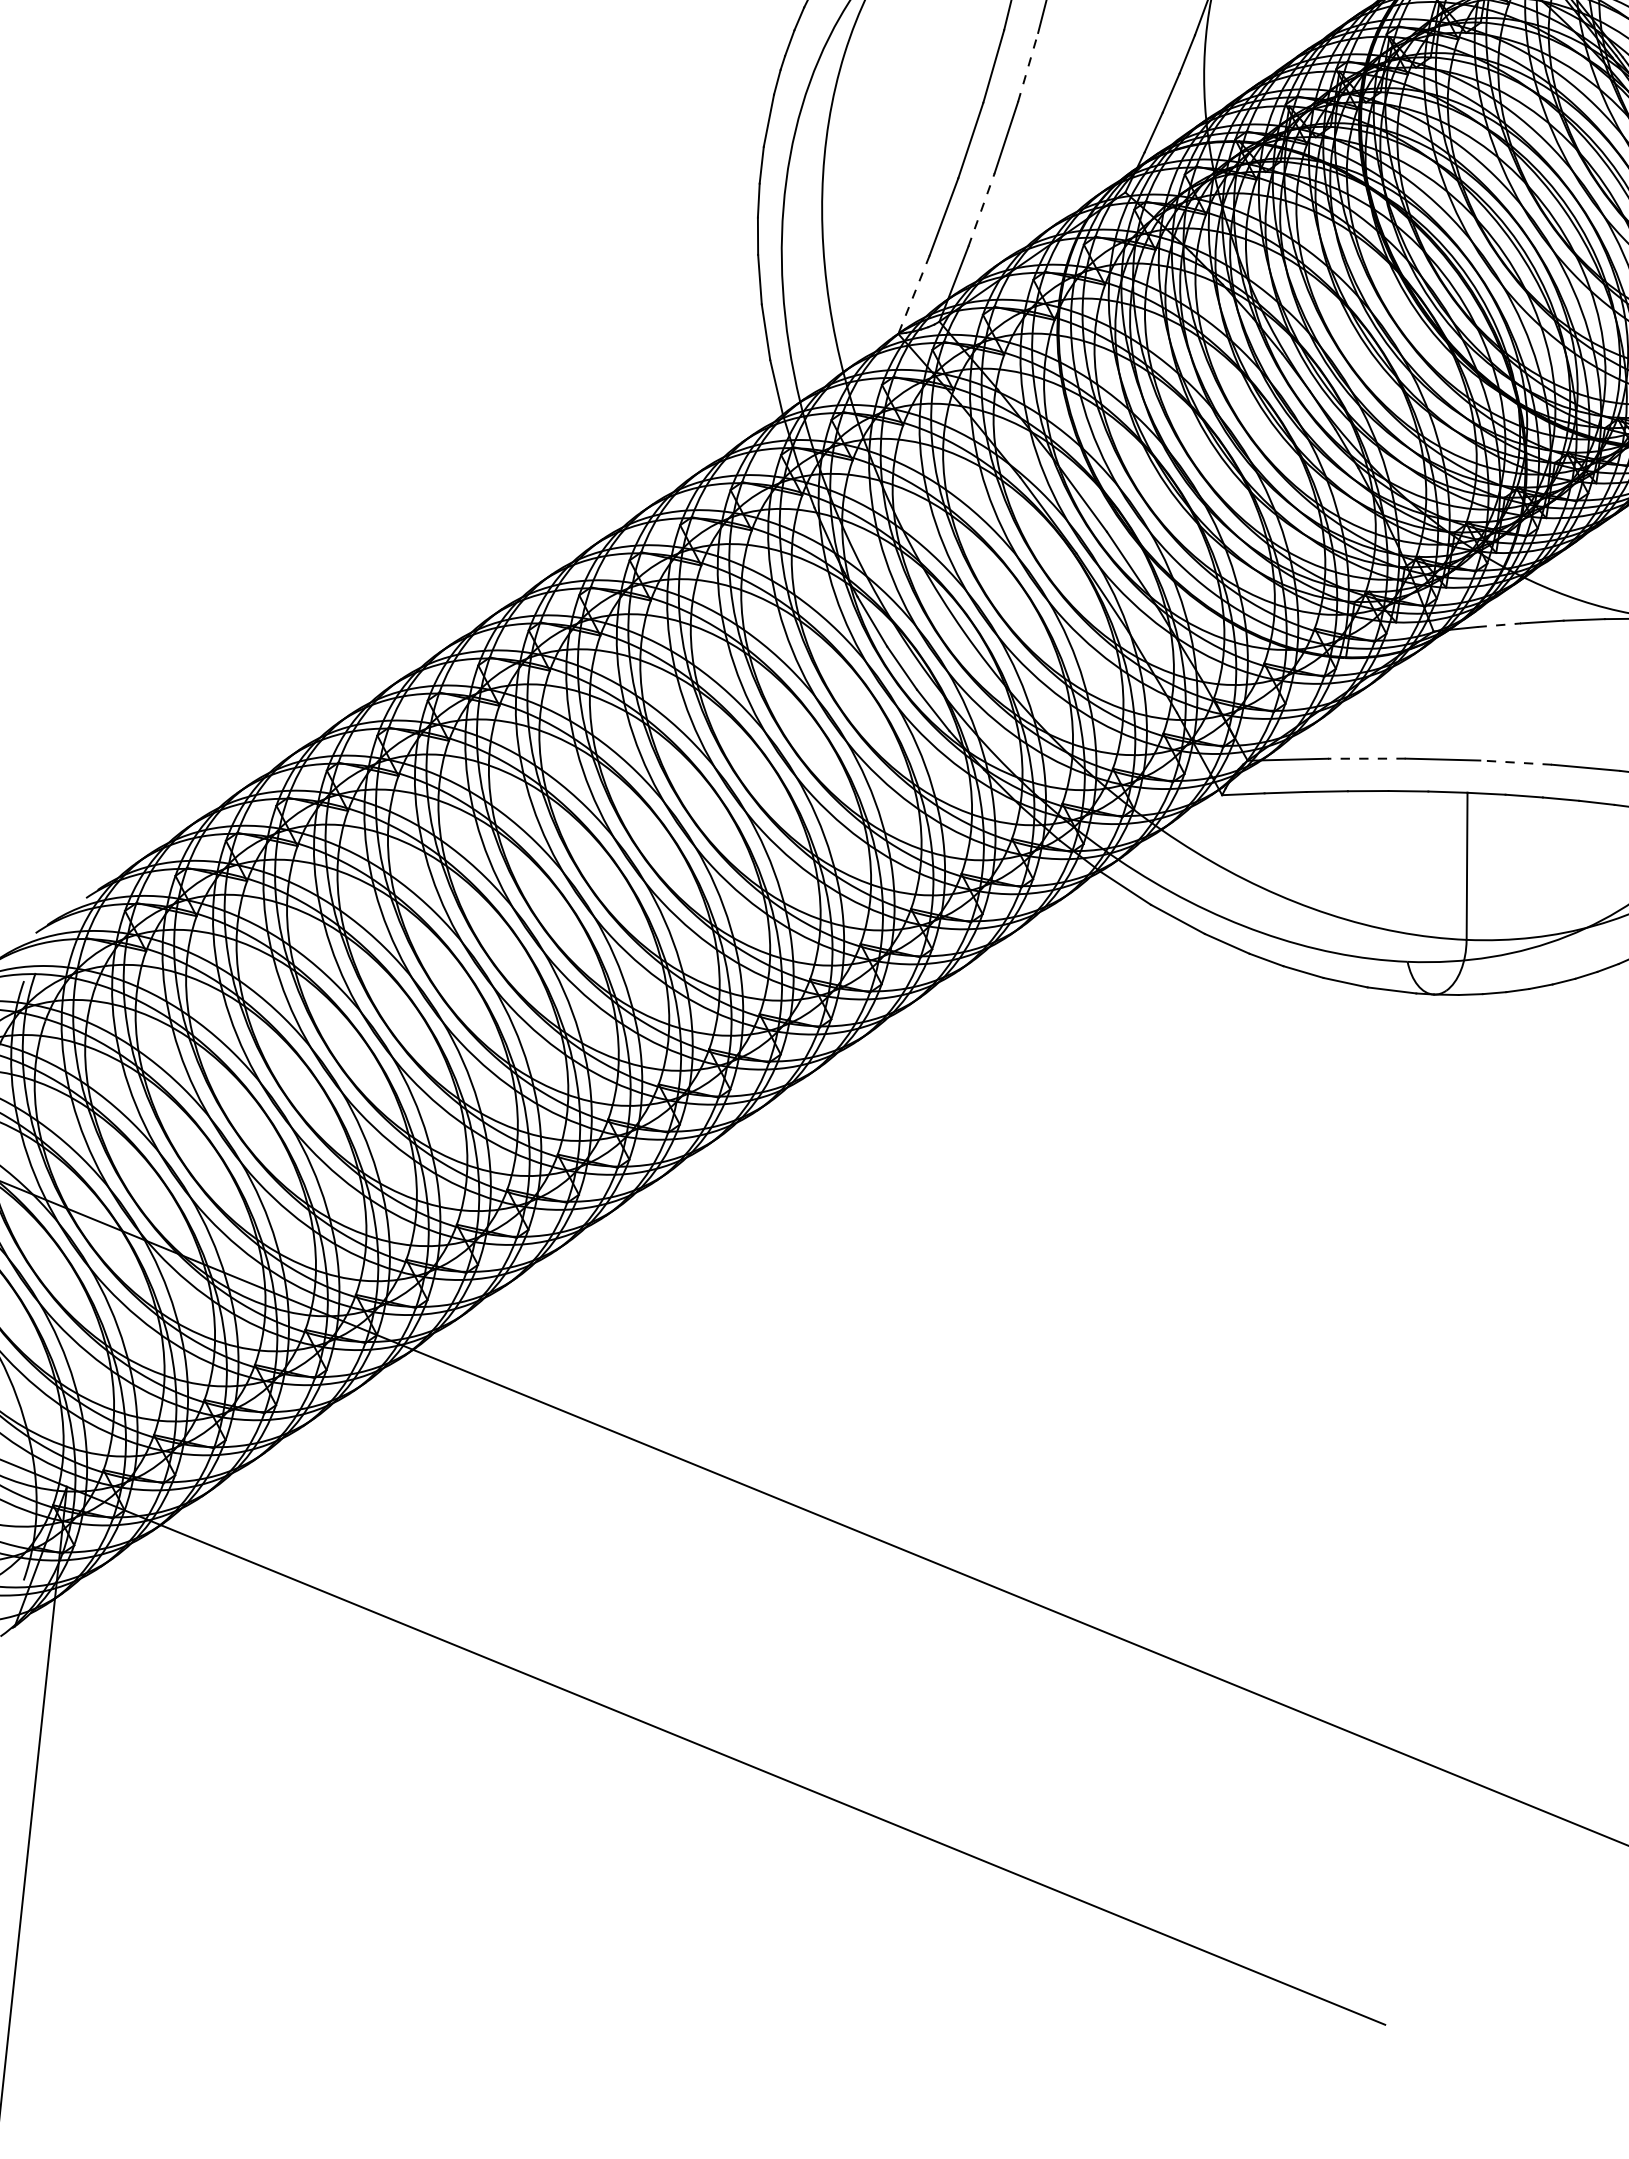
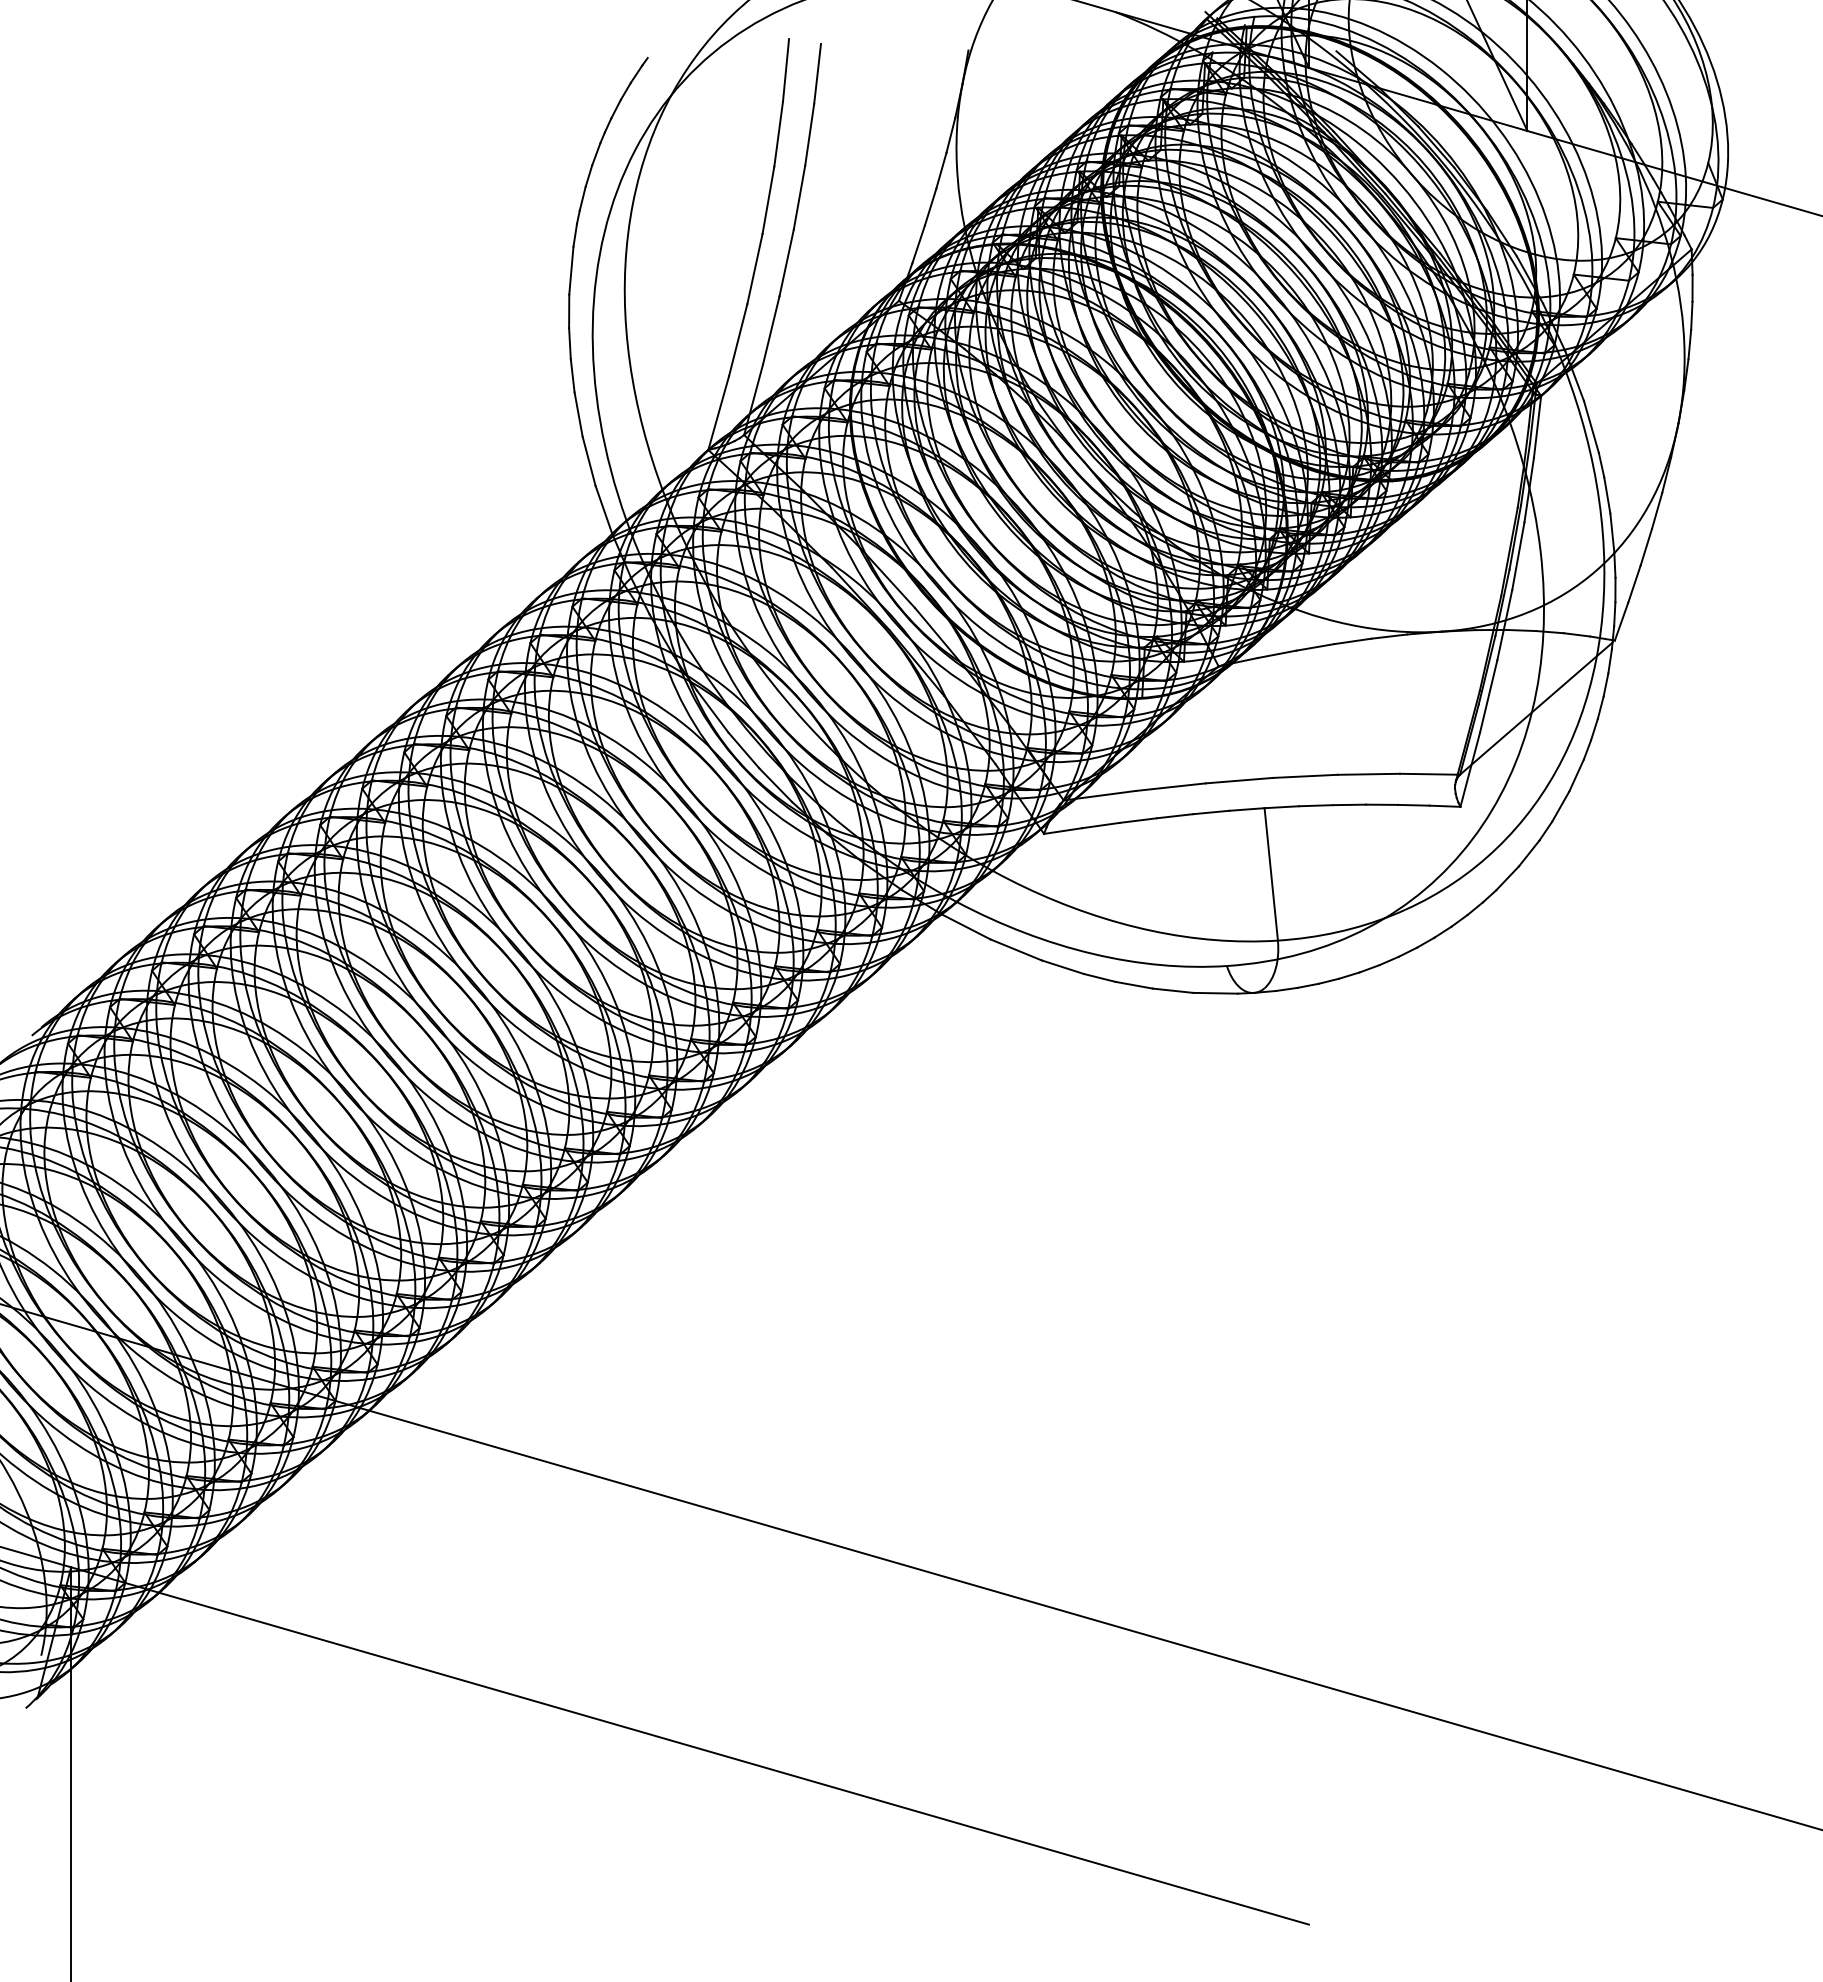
line: (1028, 67) -> (799, 197), dashed -> solid
line: (981, 208) -> (771, 329), dashed -> solid
line: (913, 294) -> (718, 413), dashed -> solid
line: (1499, 625) -> (1277, 654), dashed -> solid
line: (1366, 759) -> (1170, 787), dashed -> solid
line: (1515, 762) -> (1304, 776), dashed -> solid

